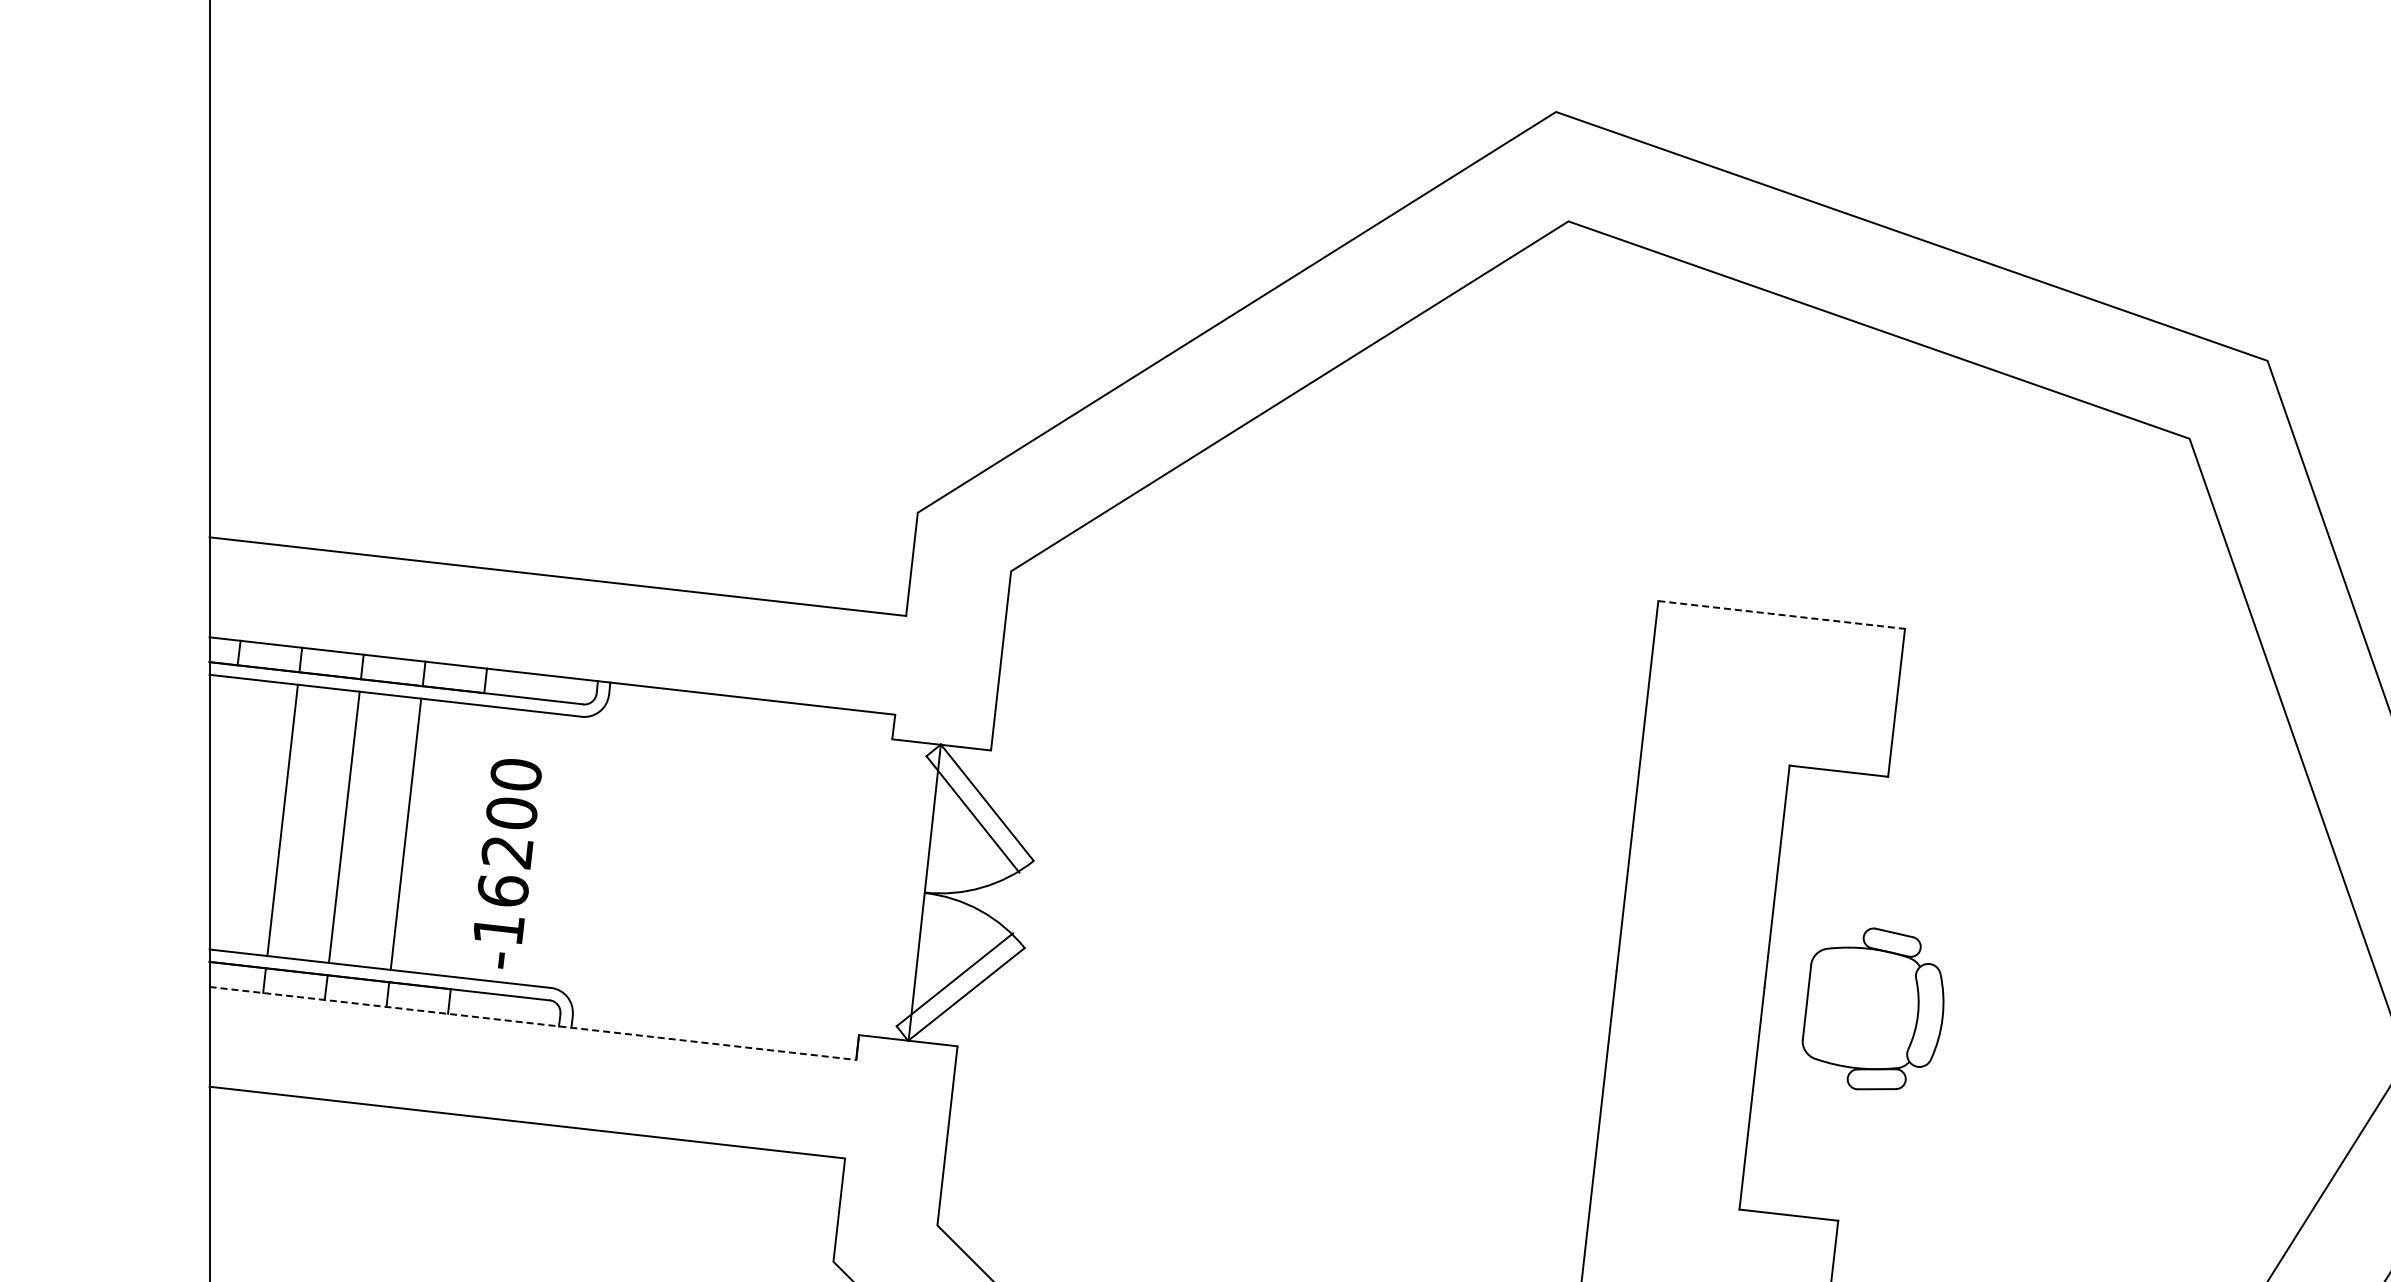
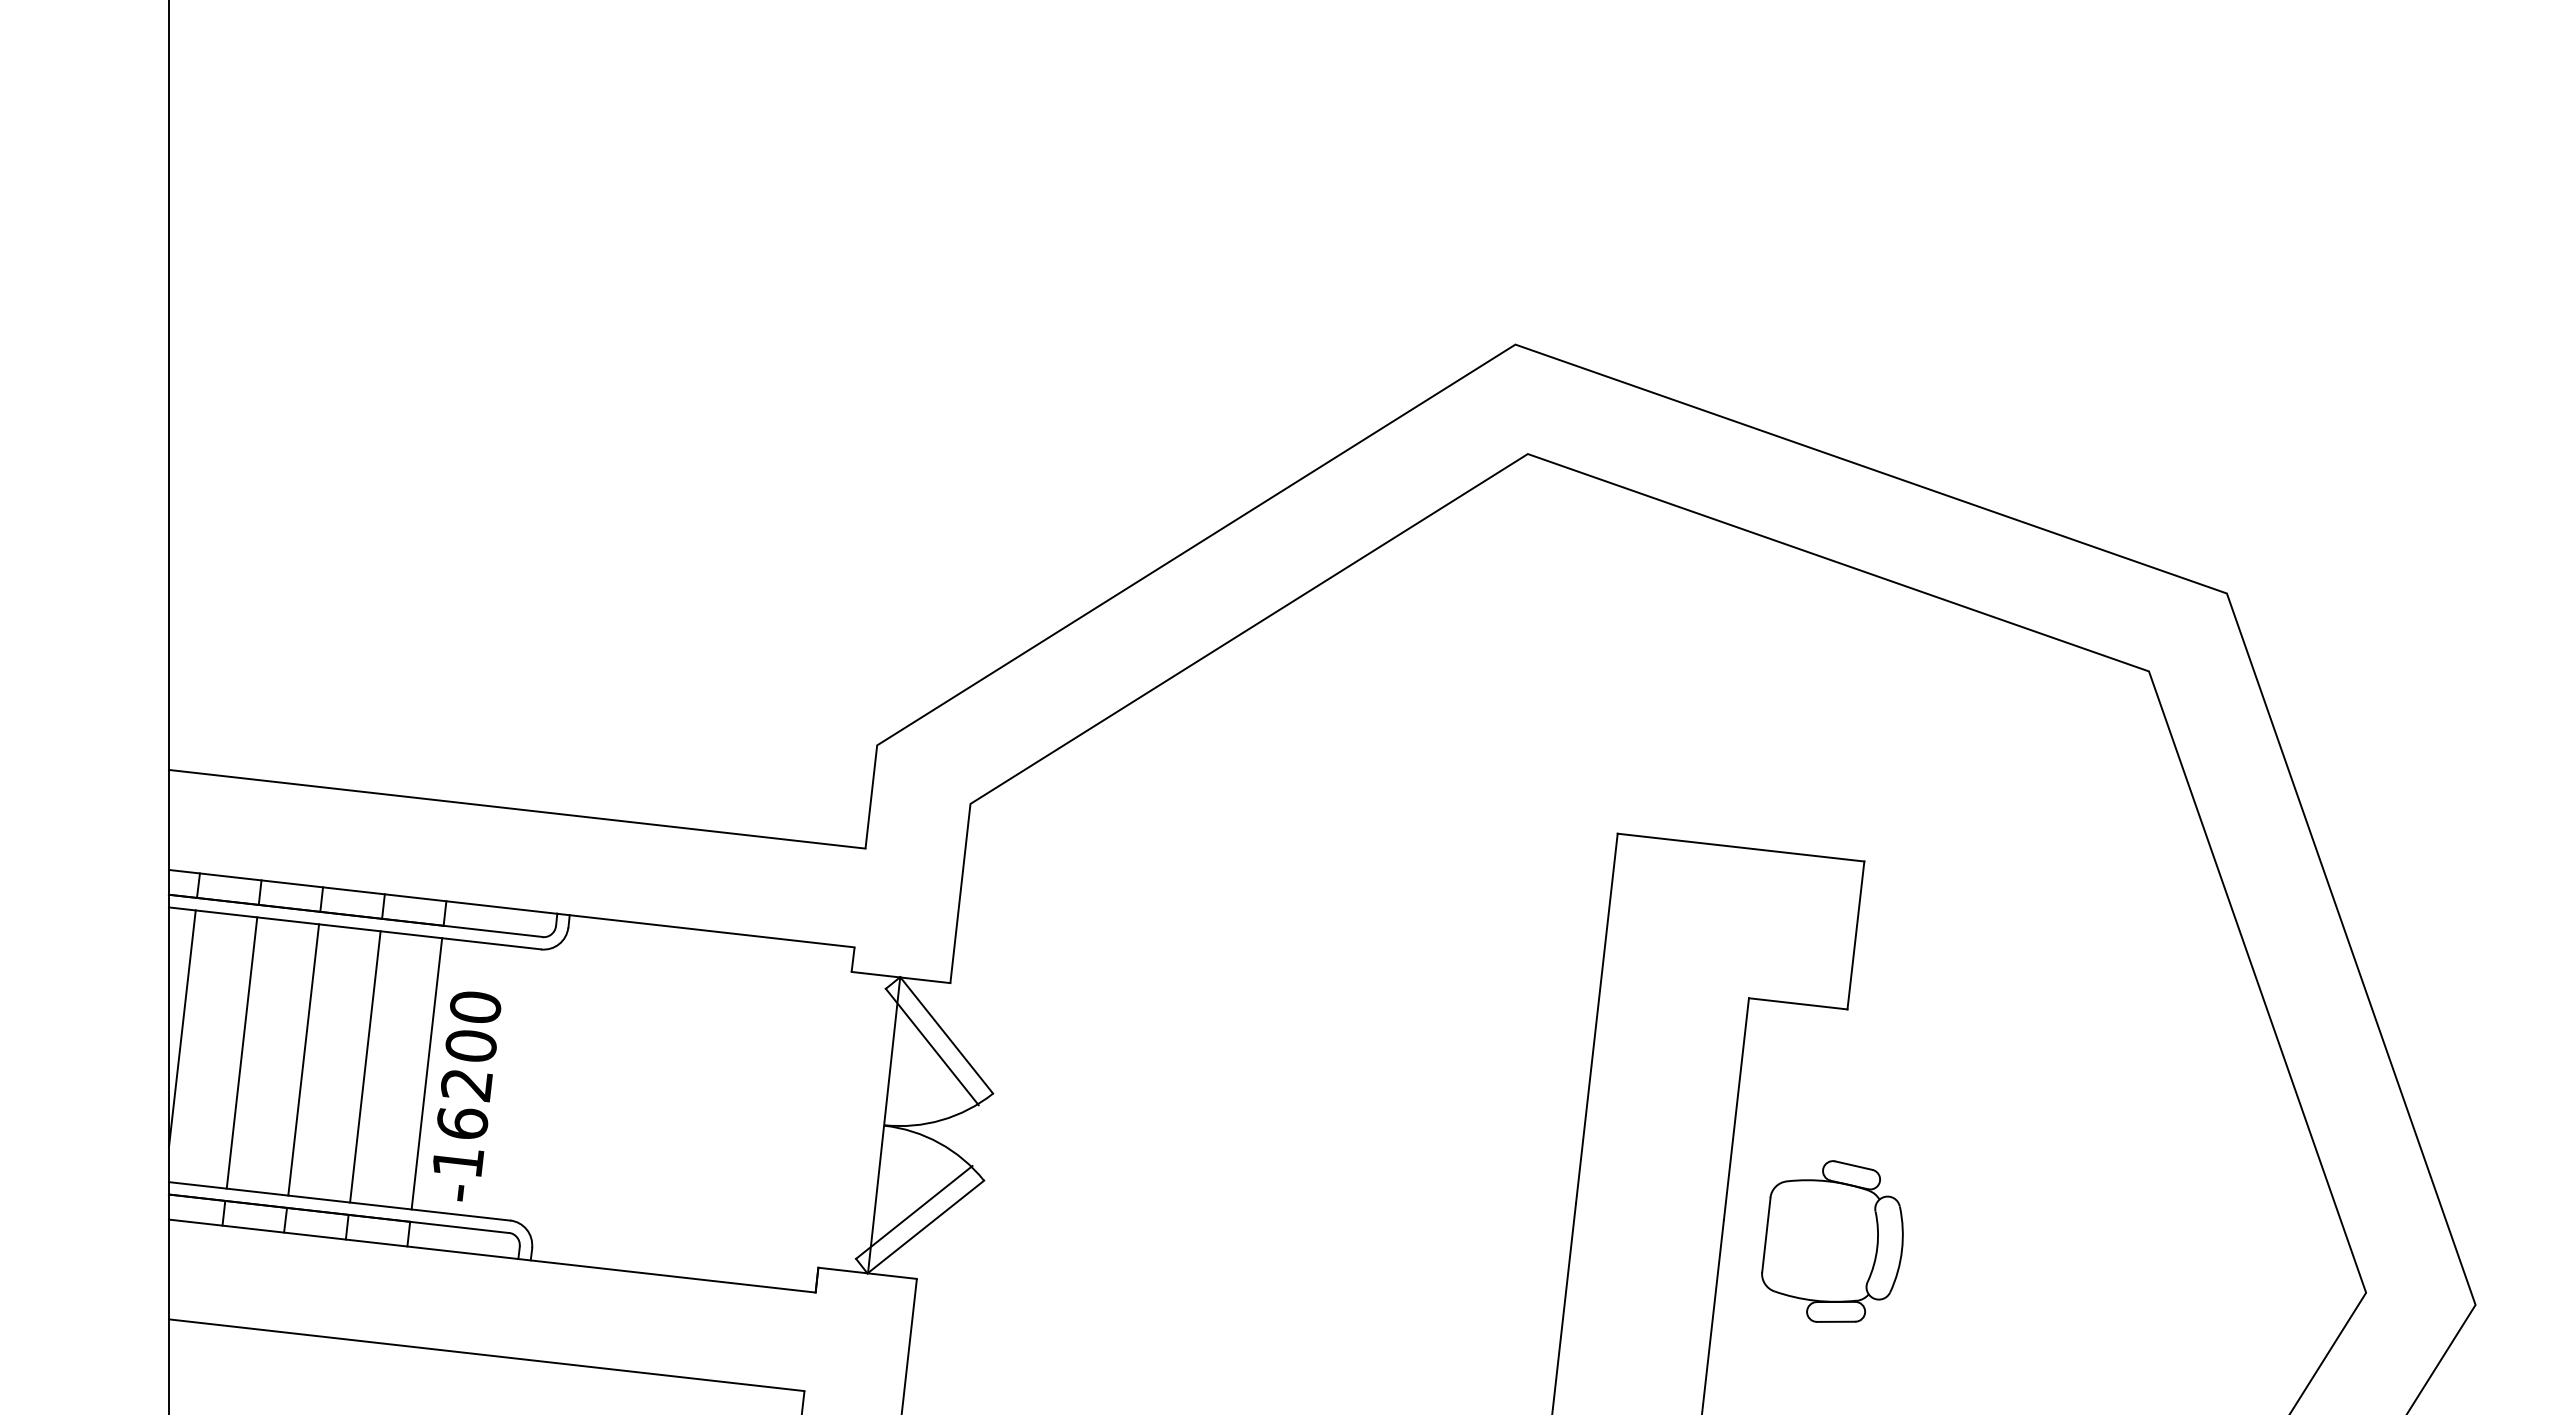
line: (1782, 614) -> (1741, 847), dashed -> solid
line: (222, 795) -> (181, 1028), added
line: (467, 840) -> (426, 1073), added
line: (533, 1023) -> (492, 1256), dashed -> solid

